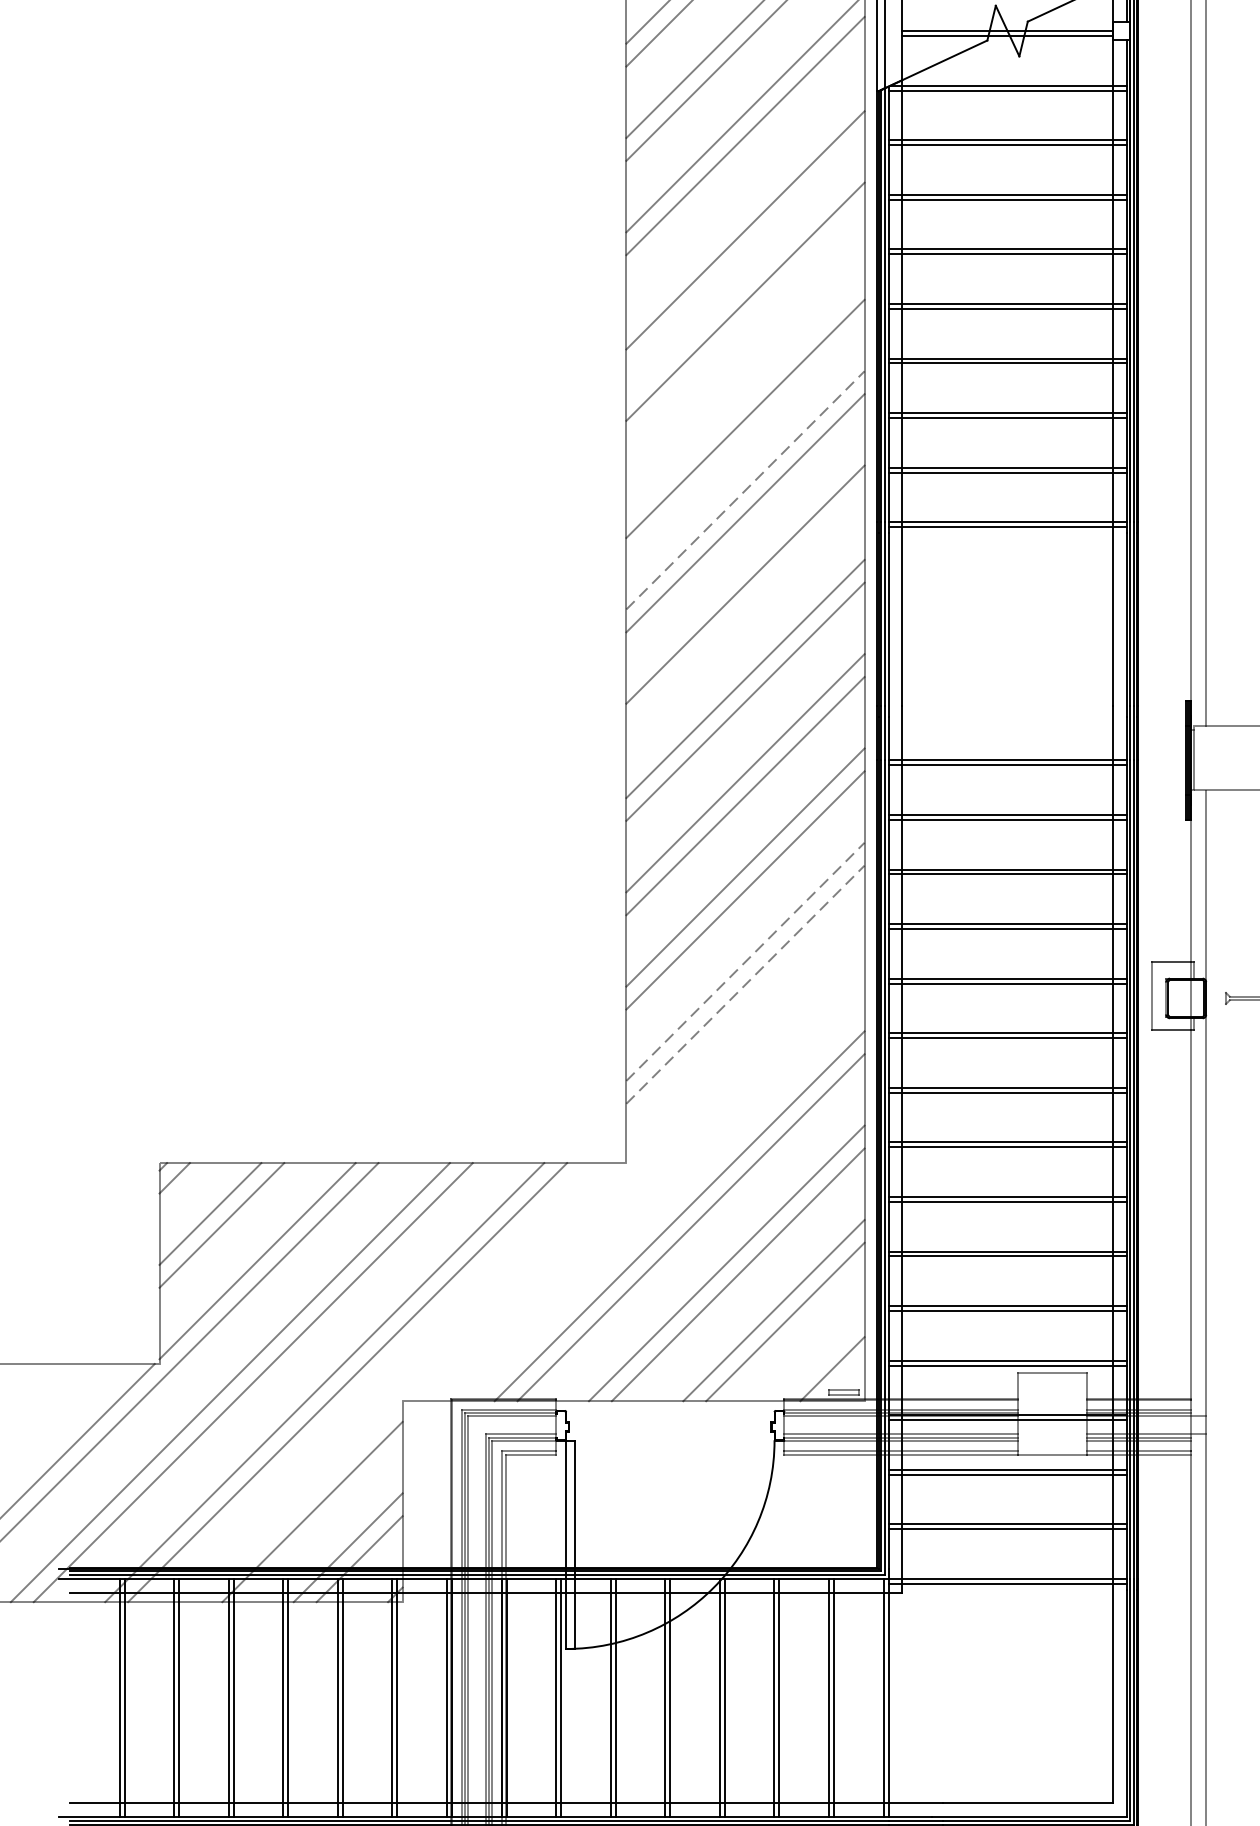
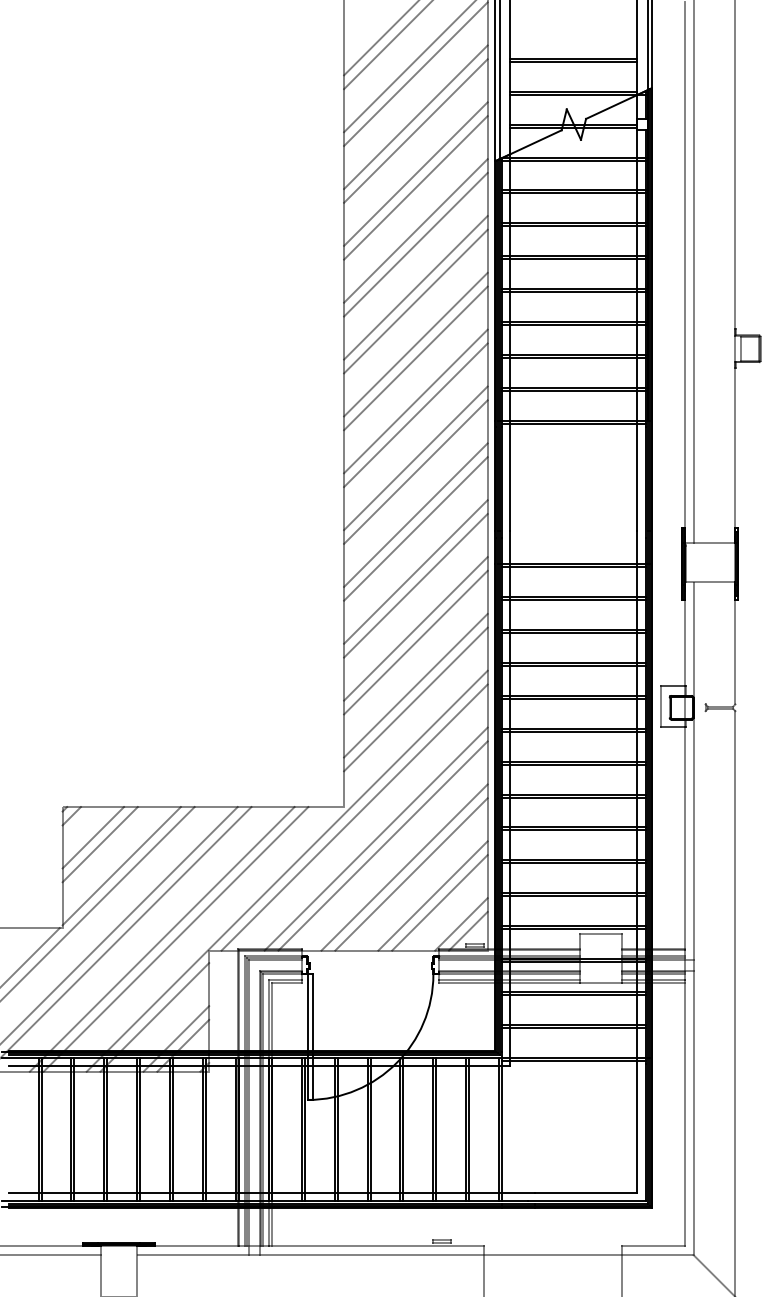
line: (744, 206) -> (415, 230), added
line: (744, 324) -> (415, 301), added
line: (744, 395) -> (415, 344), added
line: (744, 490) -> (415, 401), dashed -> solid
line: (744, 606) -> (415, 471), added
line: (744, 961) -> (415, 685), dashed -> solid
line: (744, 984) -> (415, 699), dashed -> solid
line: (643, 1180) -> (354, 817), added
line: (530, 1268) -> (286, 870), added
line: (821, 1357) -> (461, 924), added

